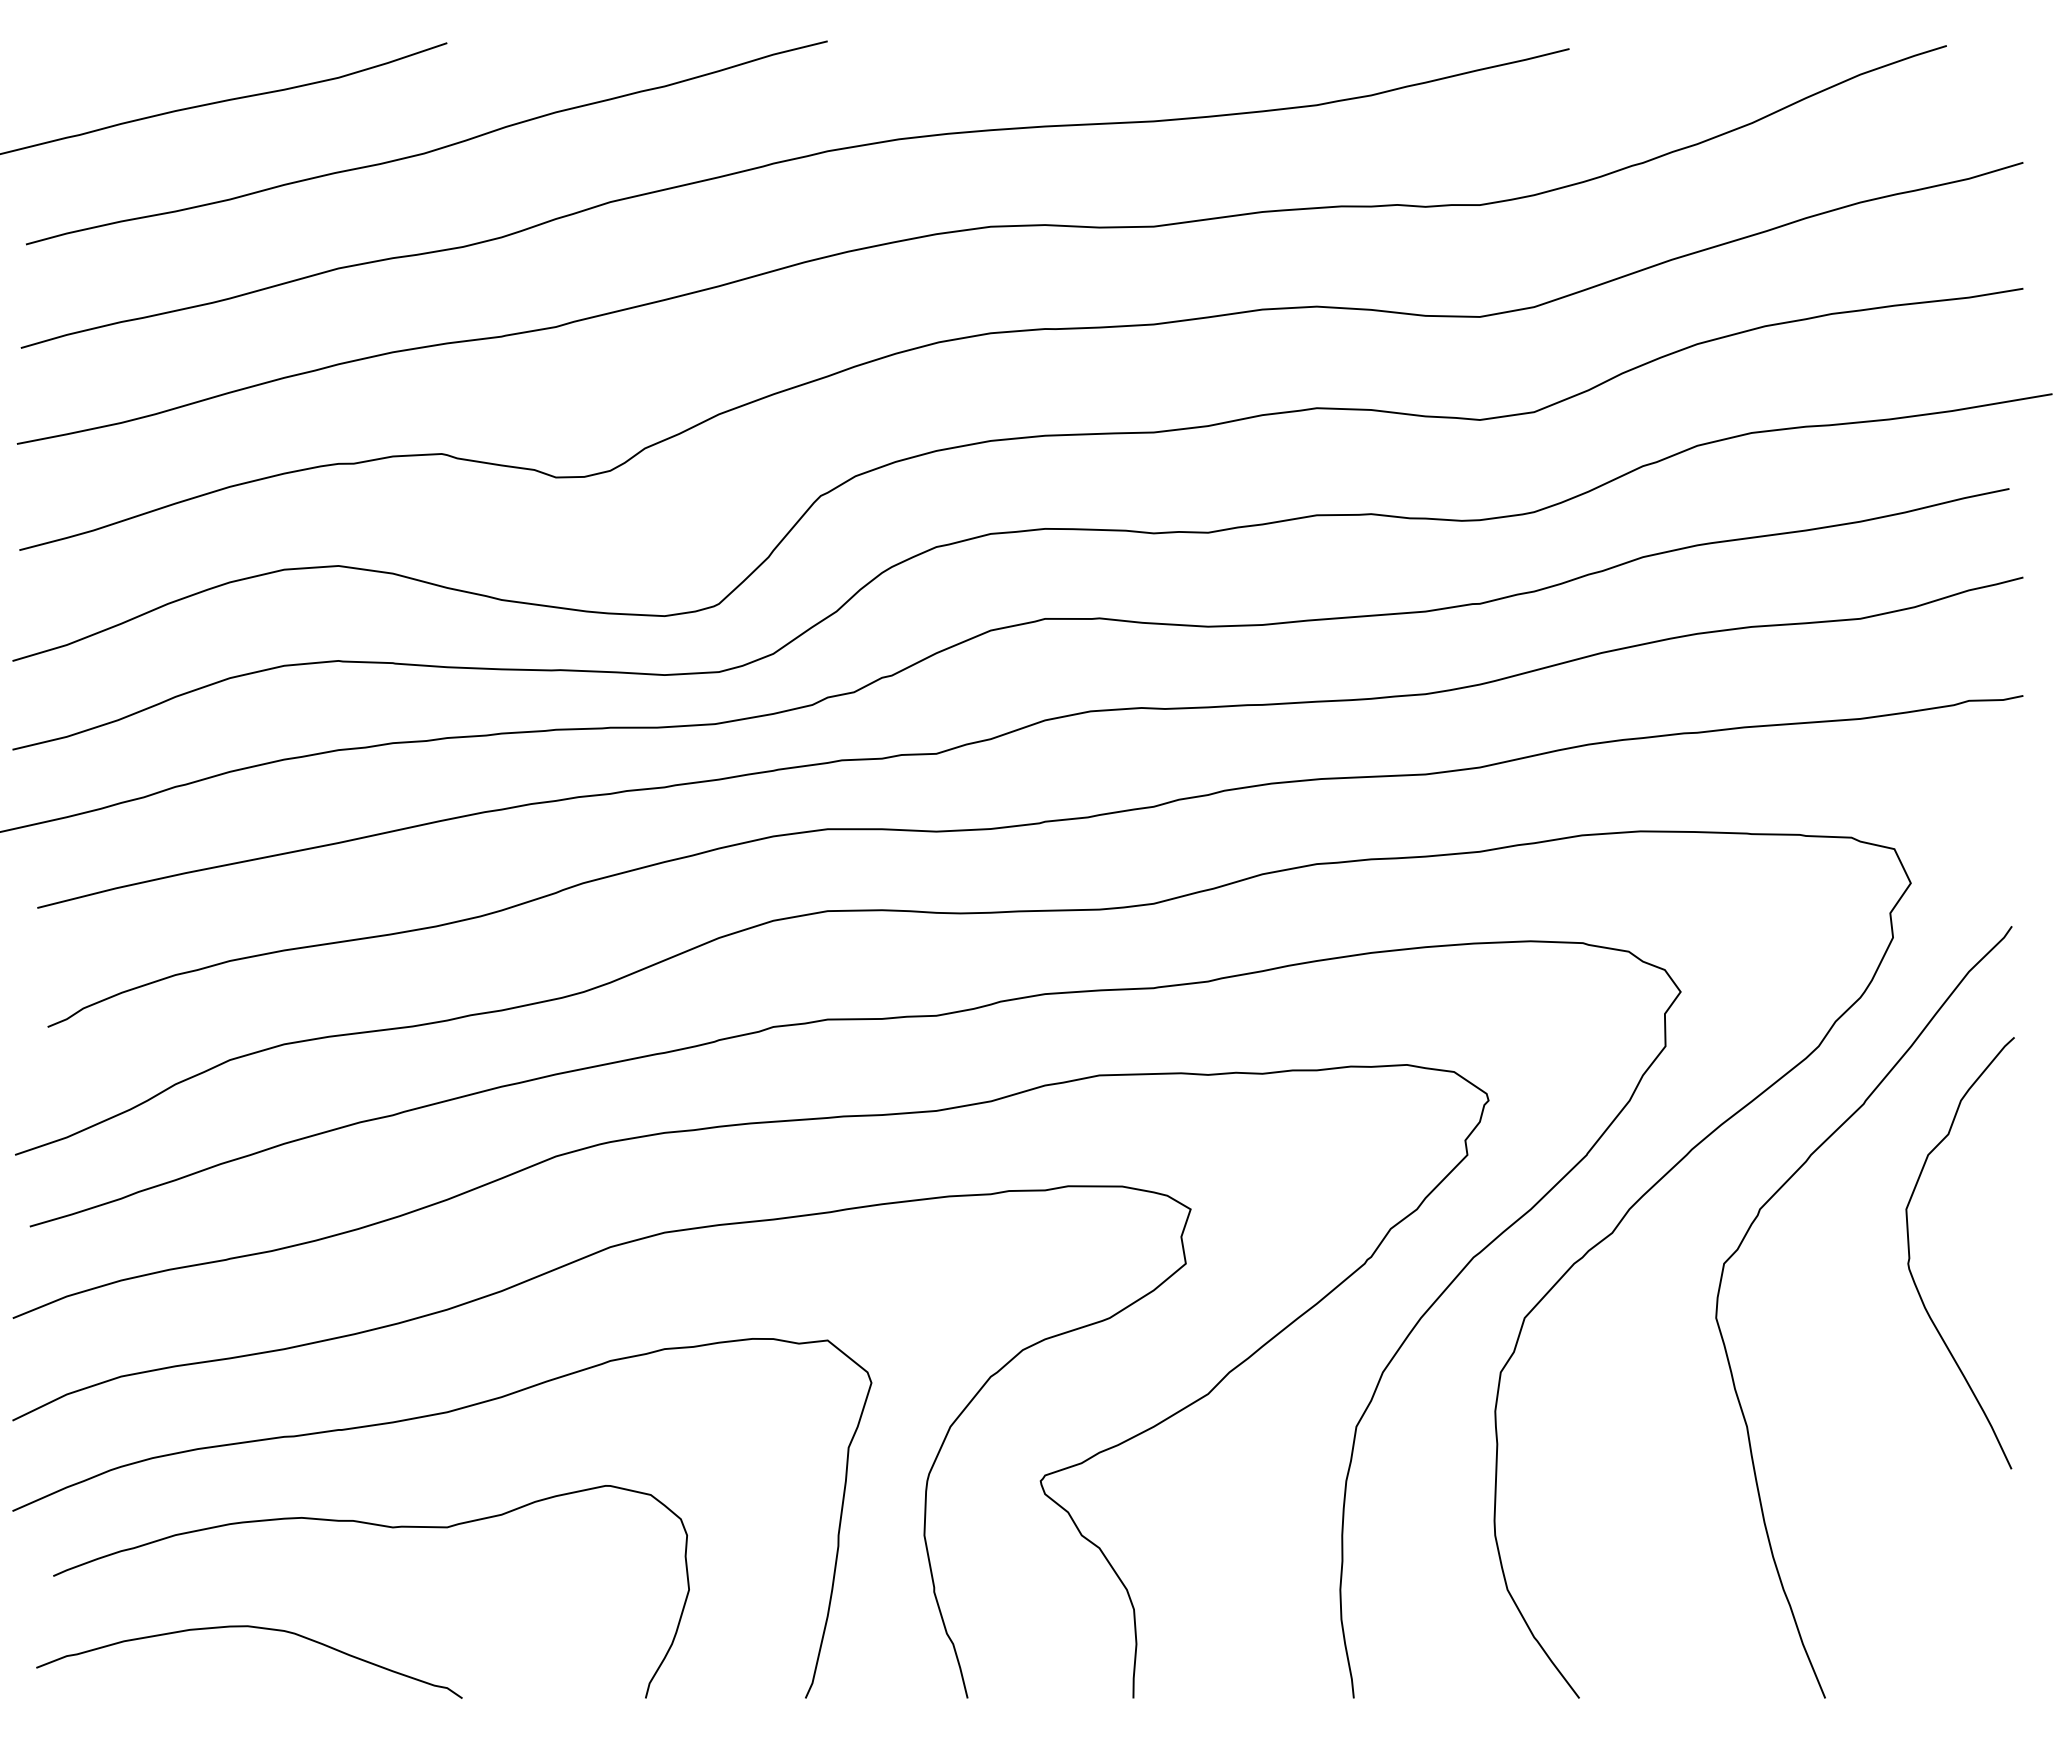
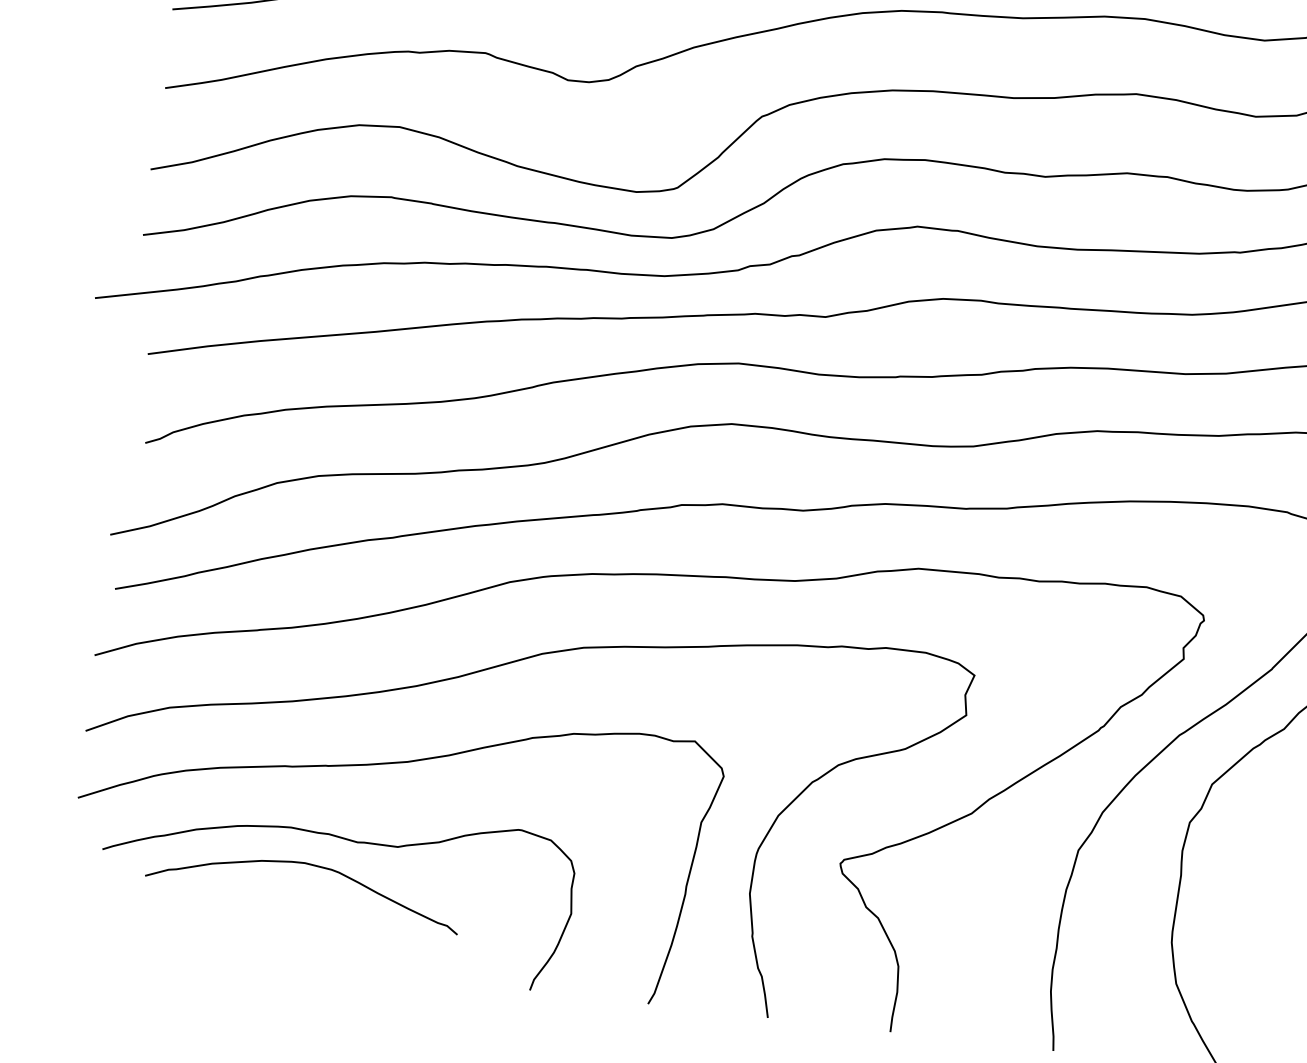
curve: (255, 1628) -> (310, 865), moved

